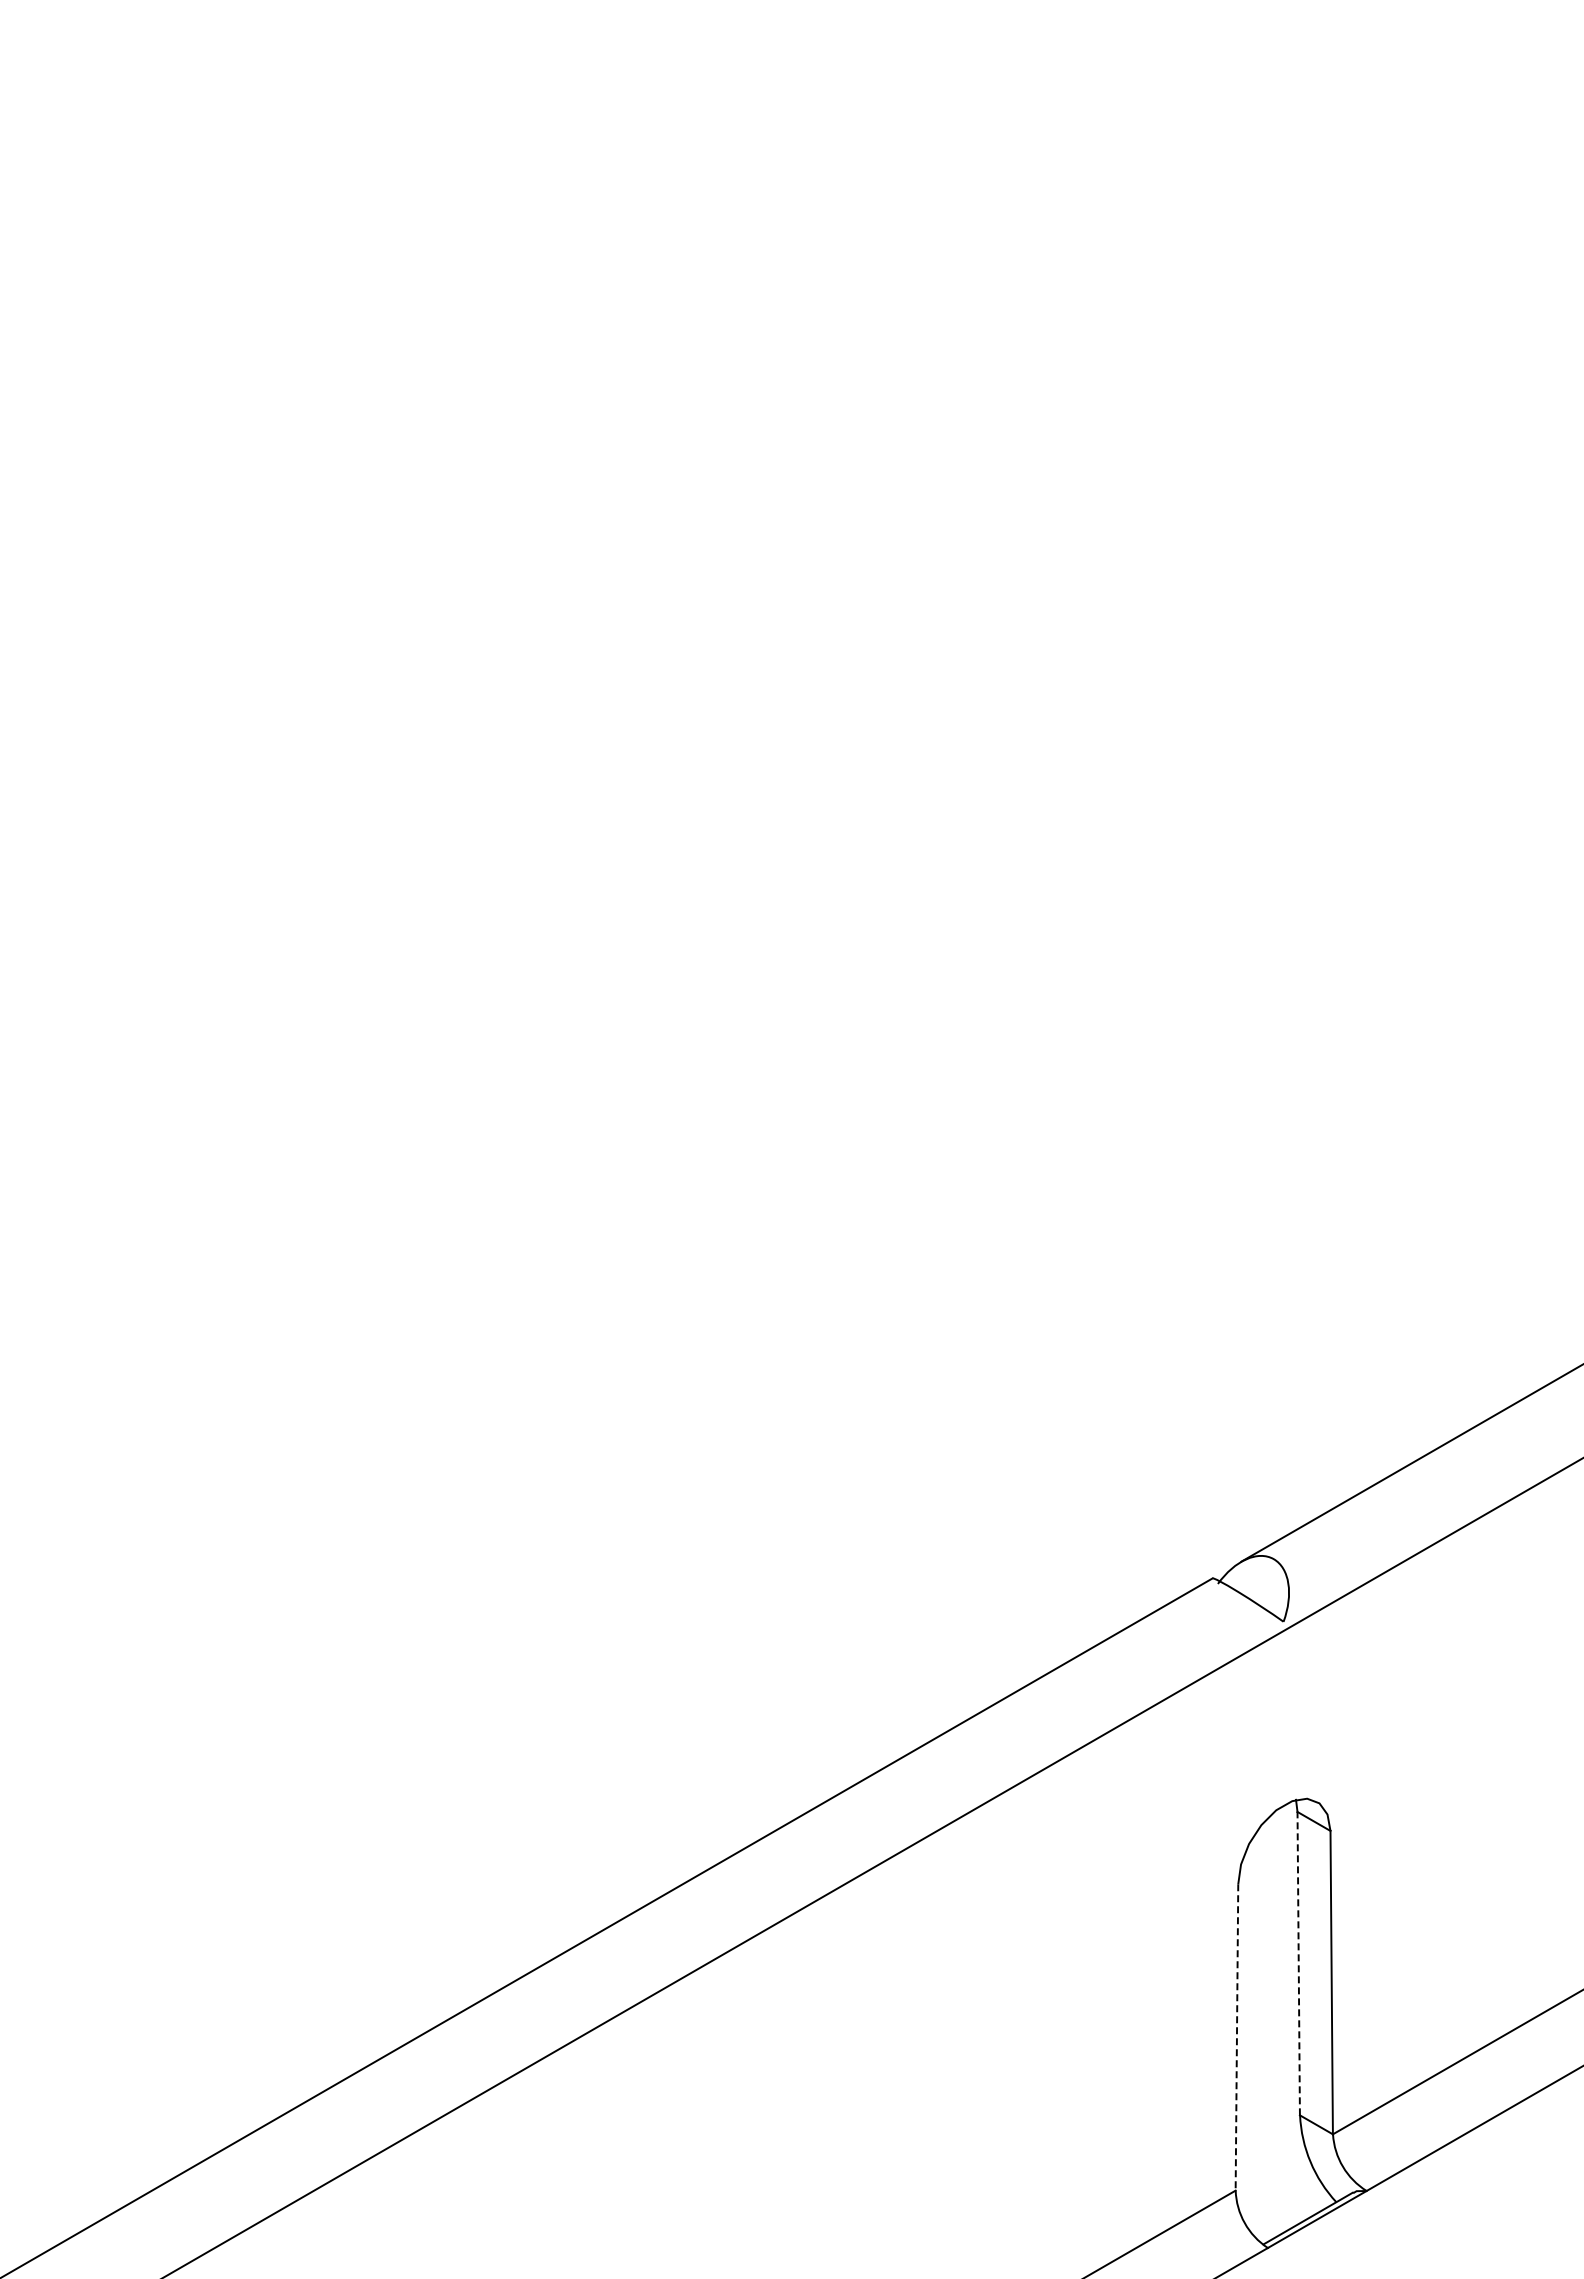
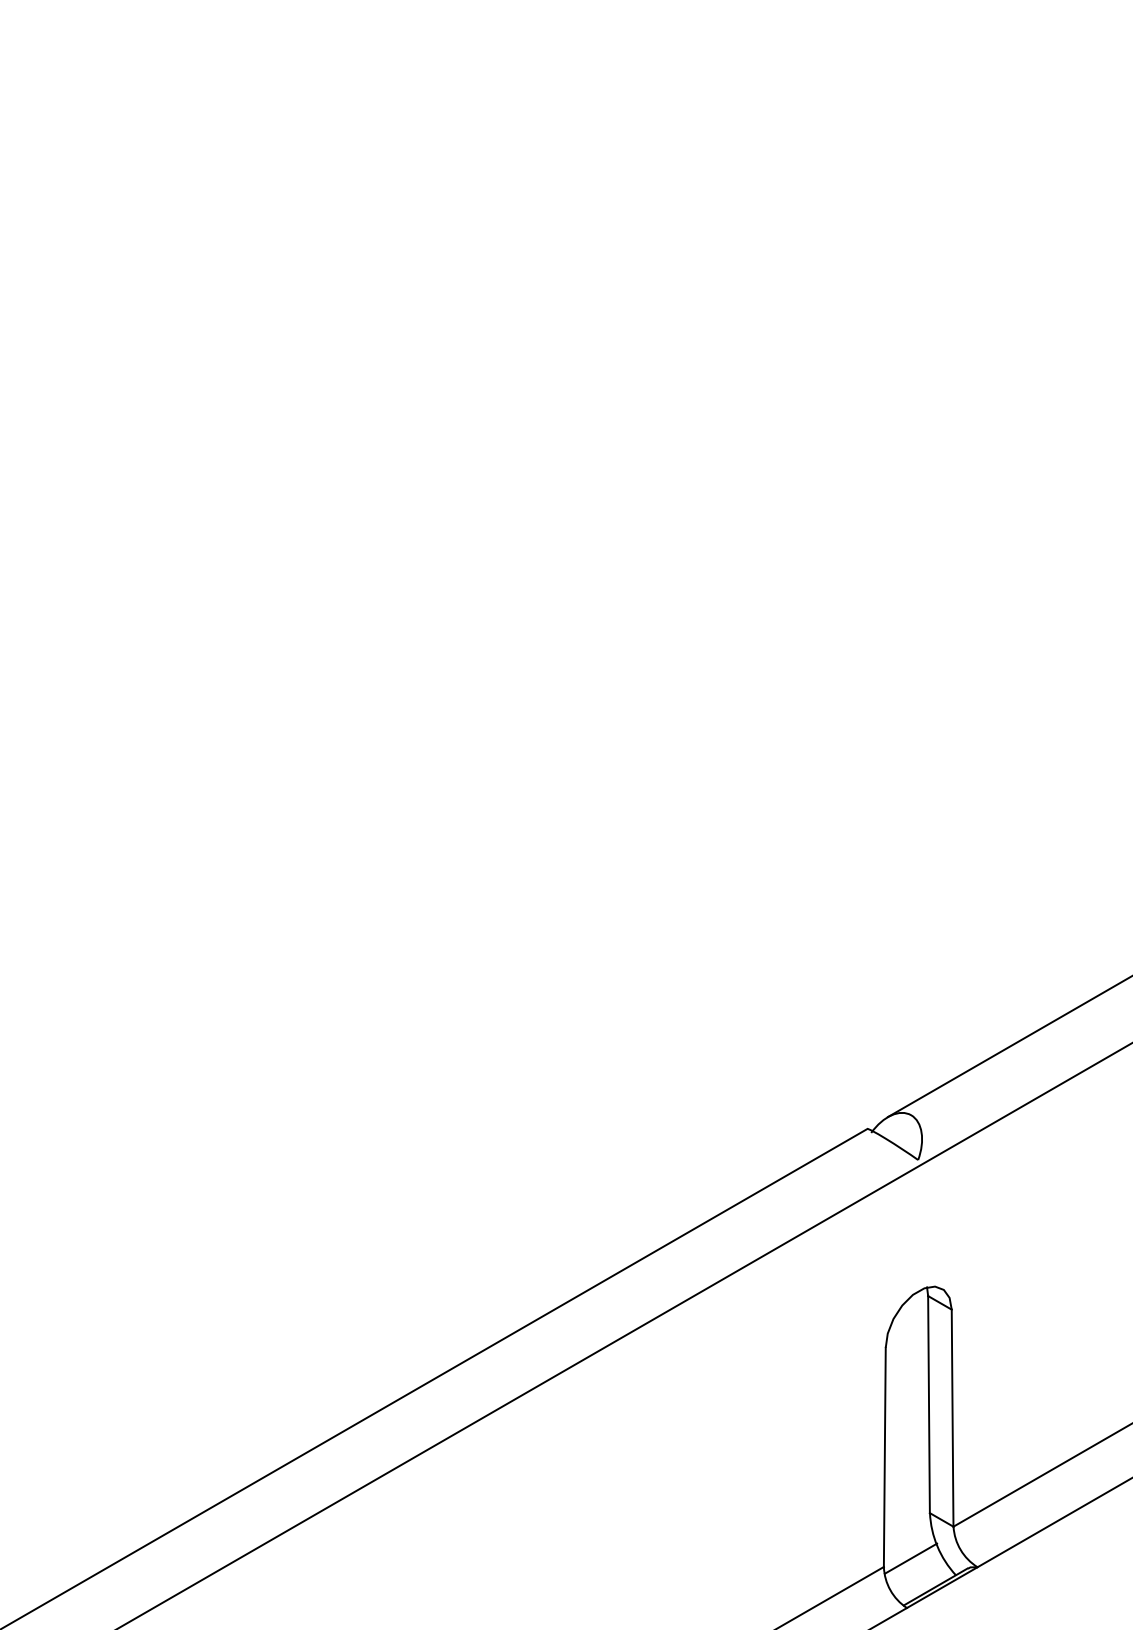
line: (1298, 1963) -> (928, 1404), dashed -> solid
line: (1236, 2037) -> (884, 1457), dashed -> solid
line: (1273, 2179) -> (910, 1559), added

